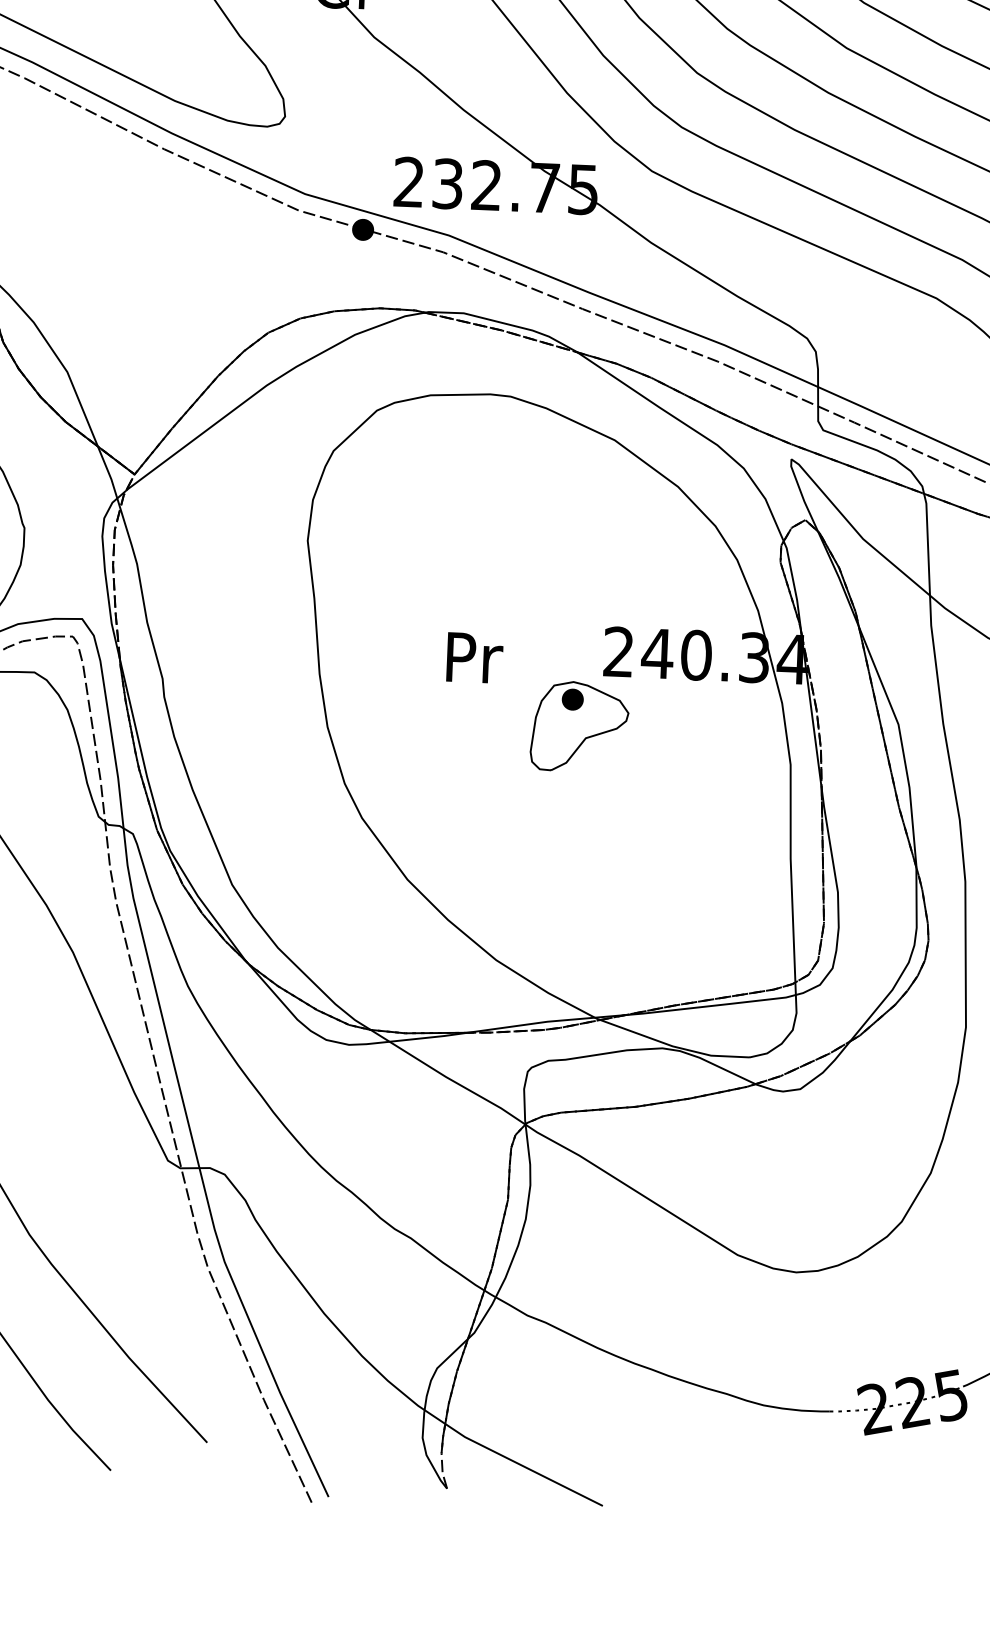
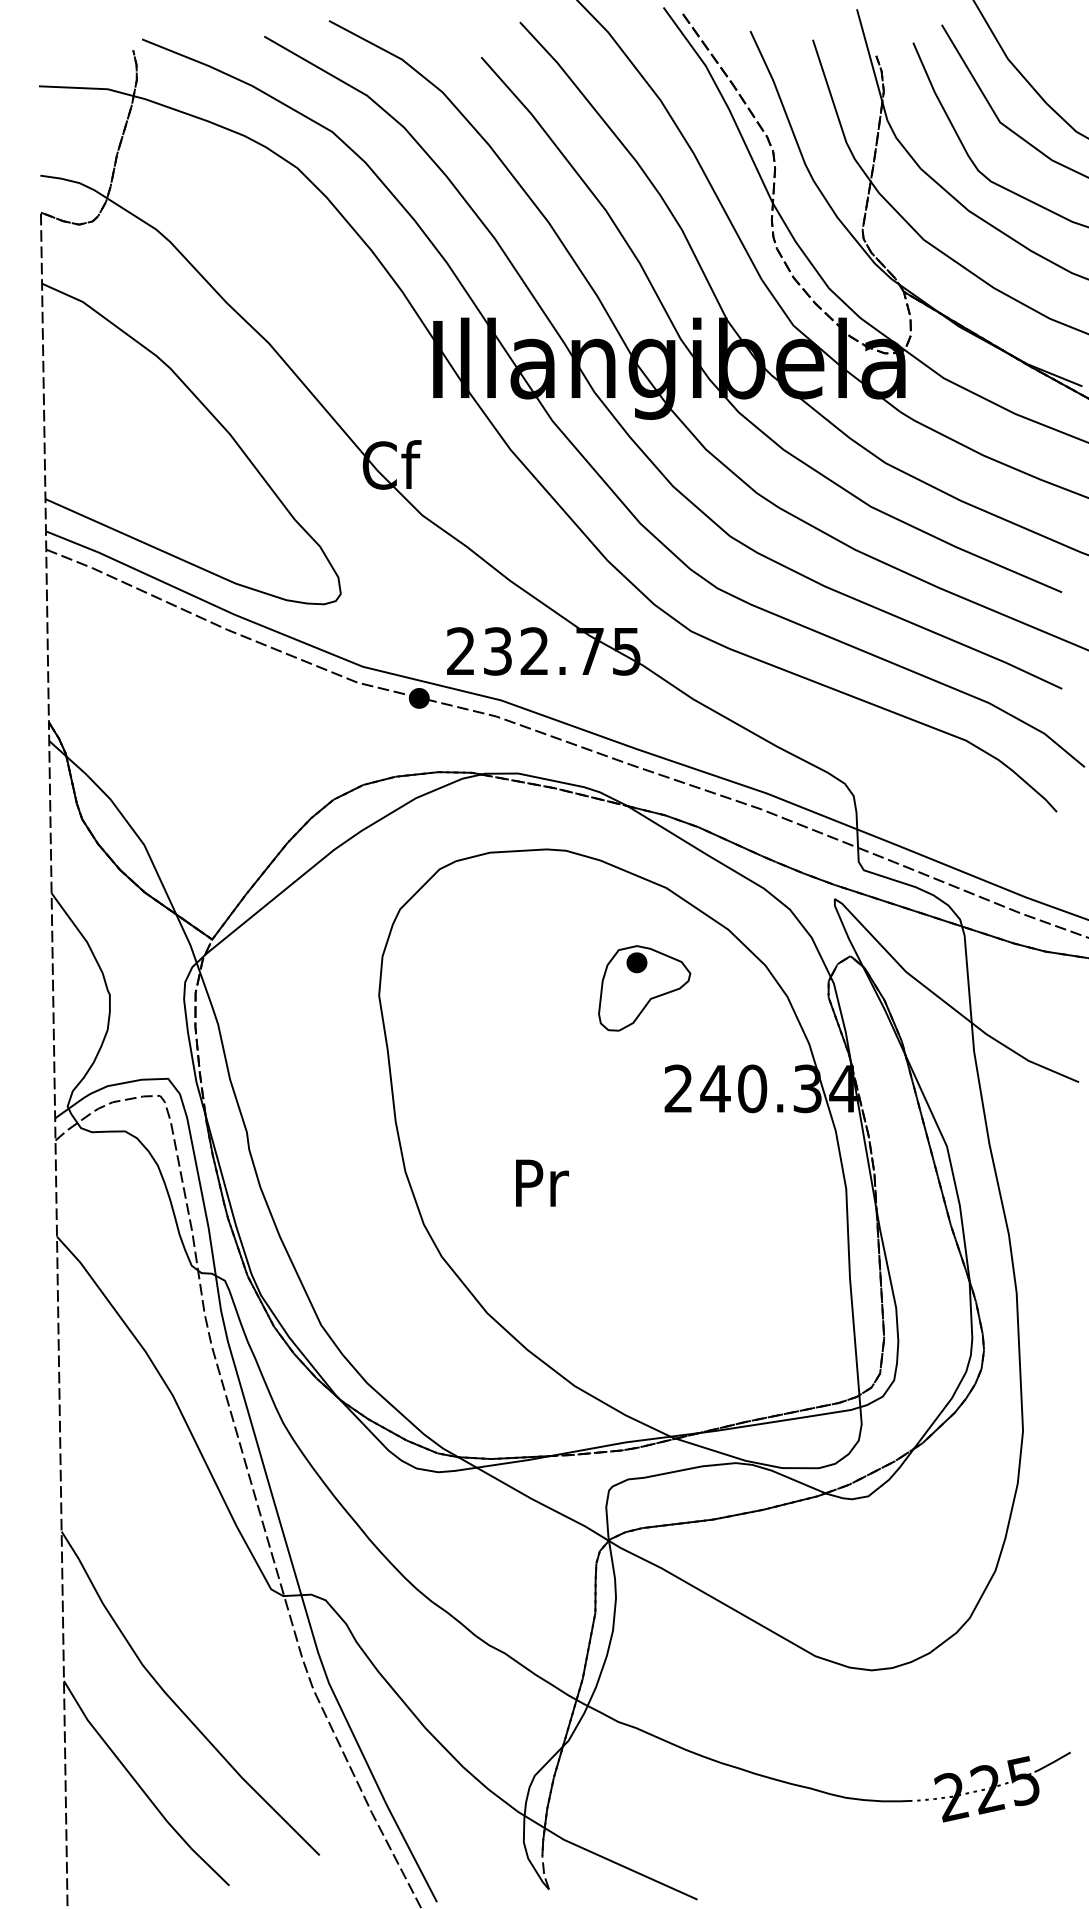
text: (475, 657) -> (542, 1182), moved
part: (579, 727) -> (644, 988), moved

